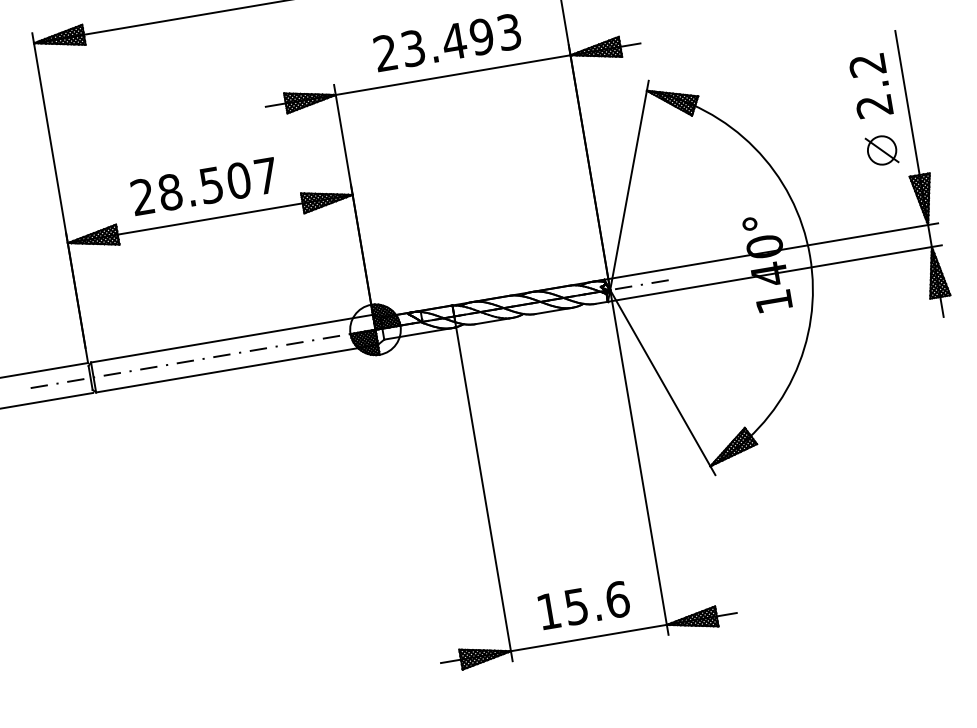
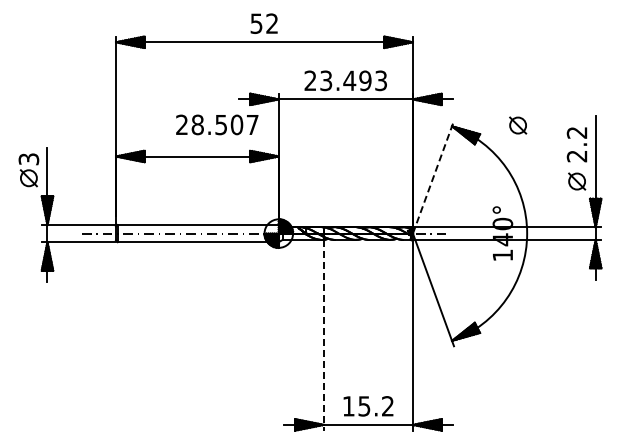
part: (762, 69) -> (518, 125), added
text: (204, 185) -> (217, 124), moved
line: (629, 185) -> (433, 177), solid -> dashed
line: (483, 494) -> (323, 335), solid -> dashed
text: (618, 599) -> (388, 406), 15.6 -> 15.2

